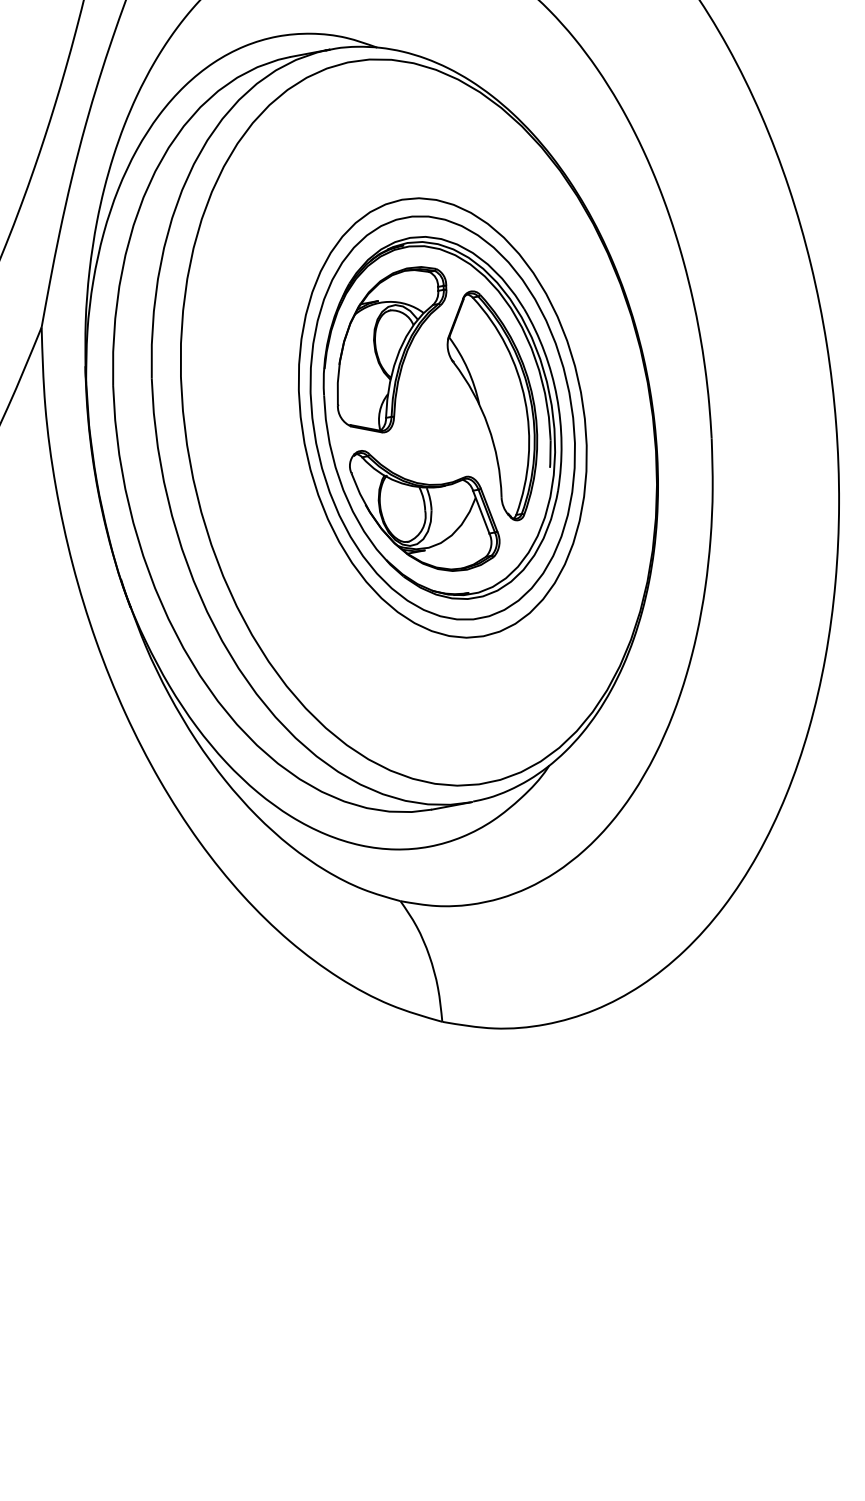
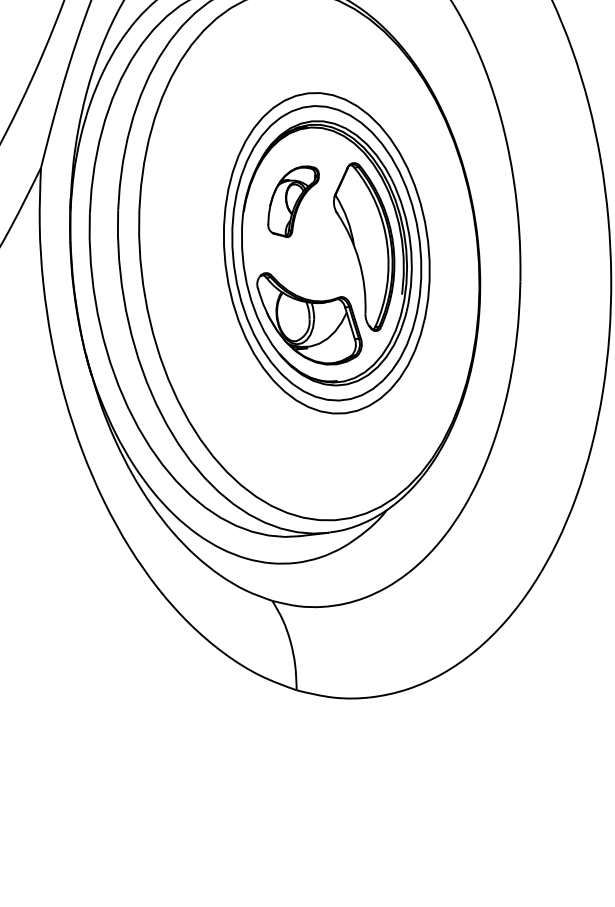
part: (391, 349) -> (293, 201), size x0.6

